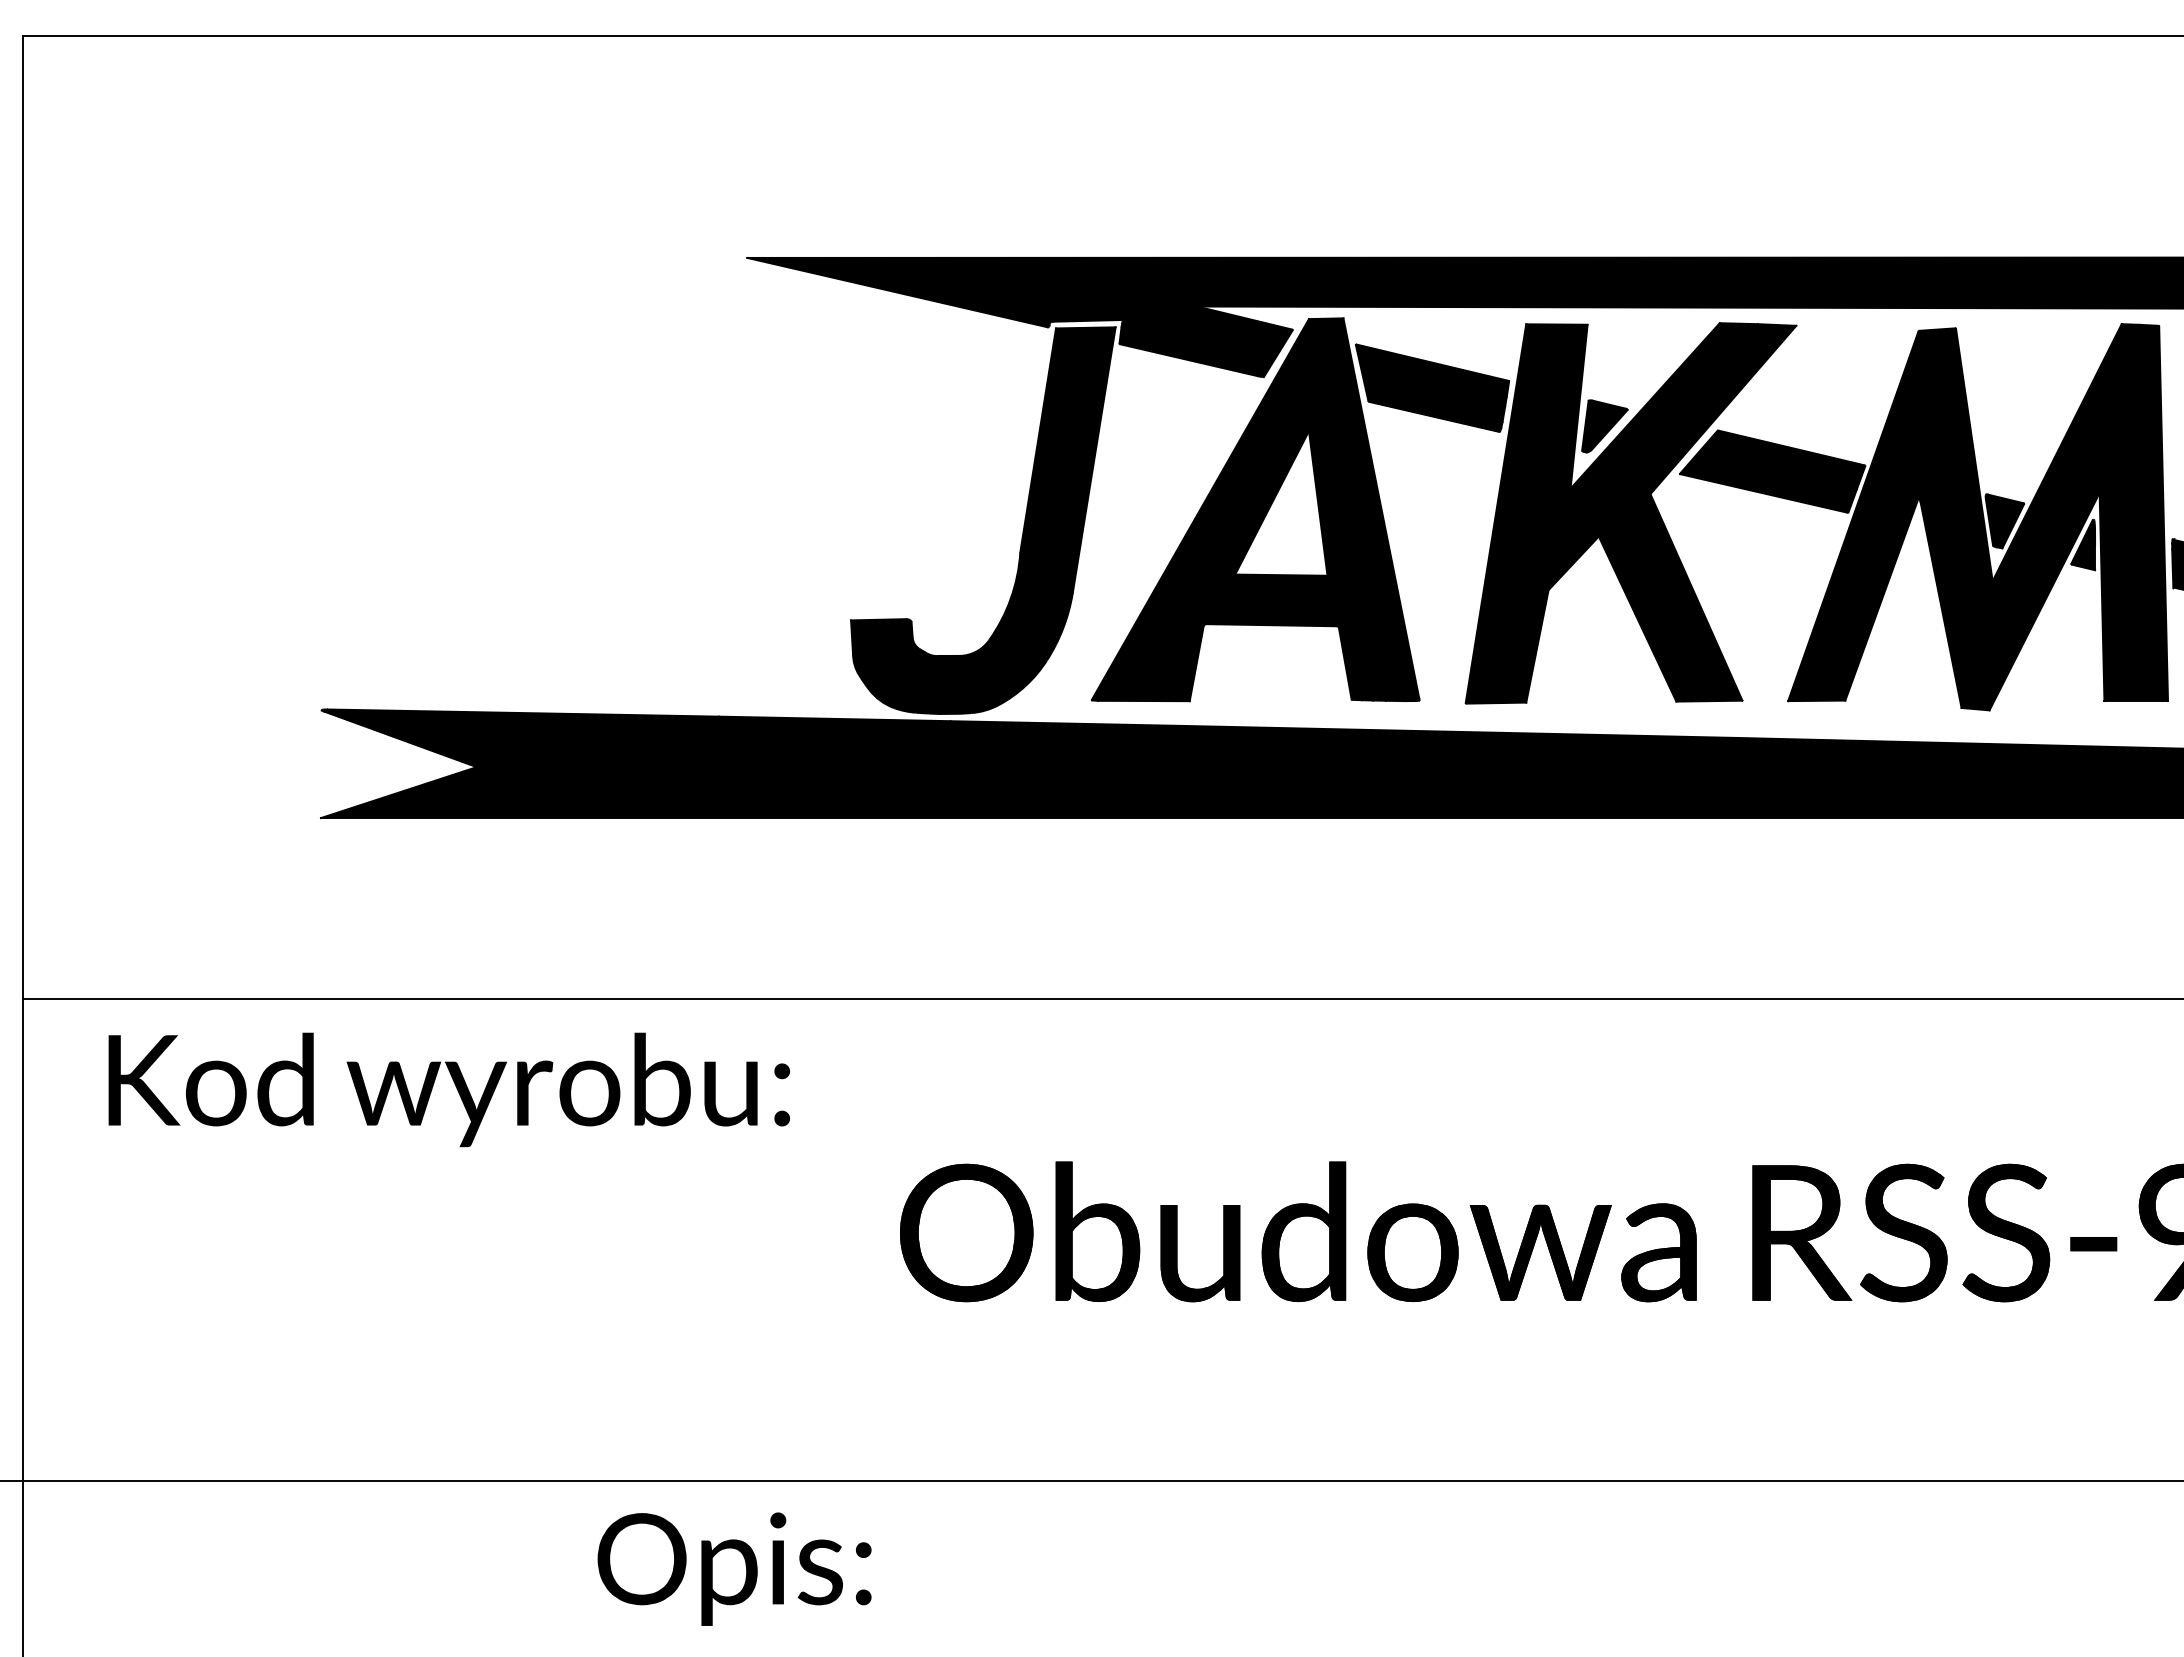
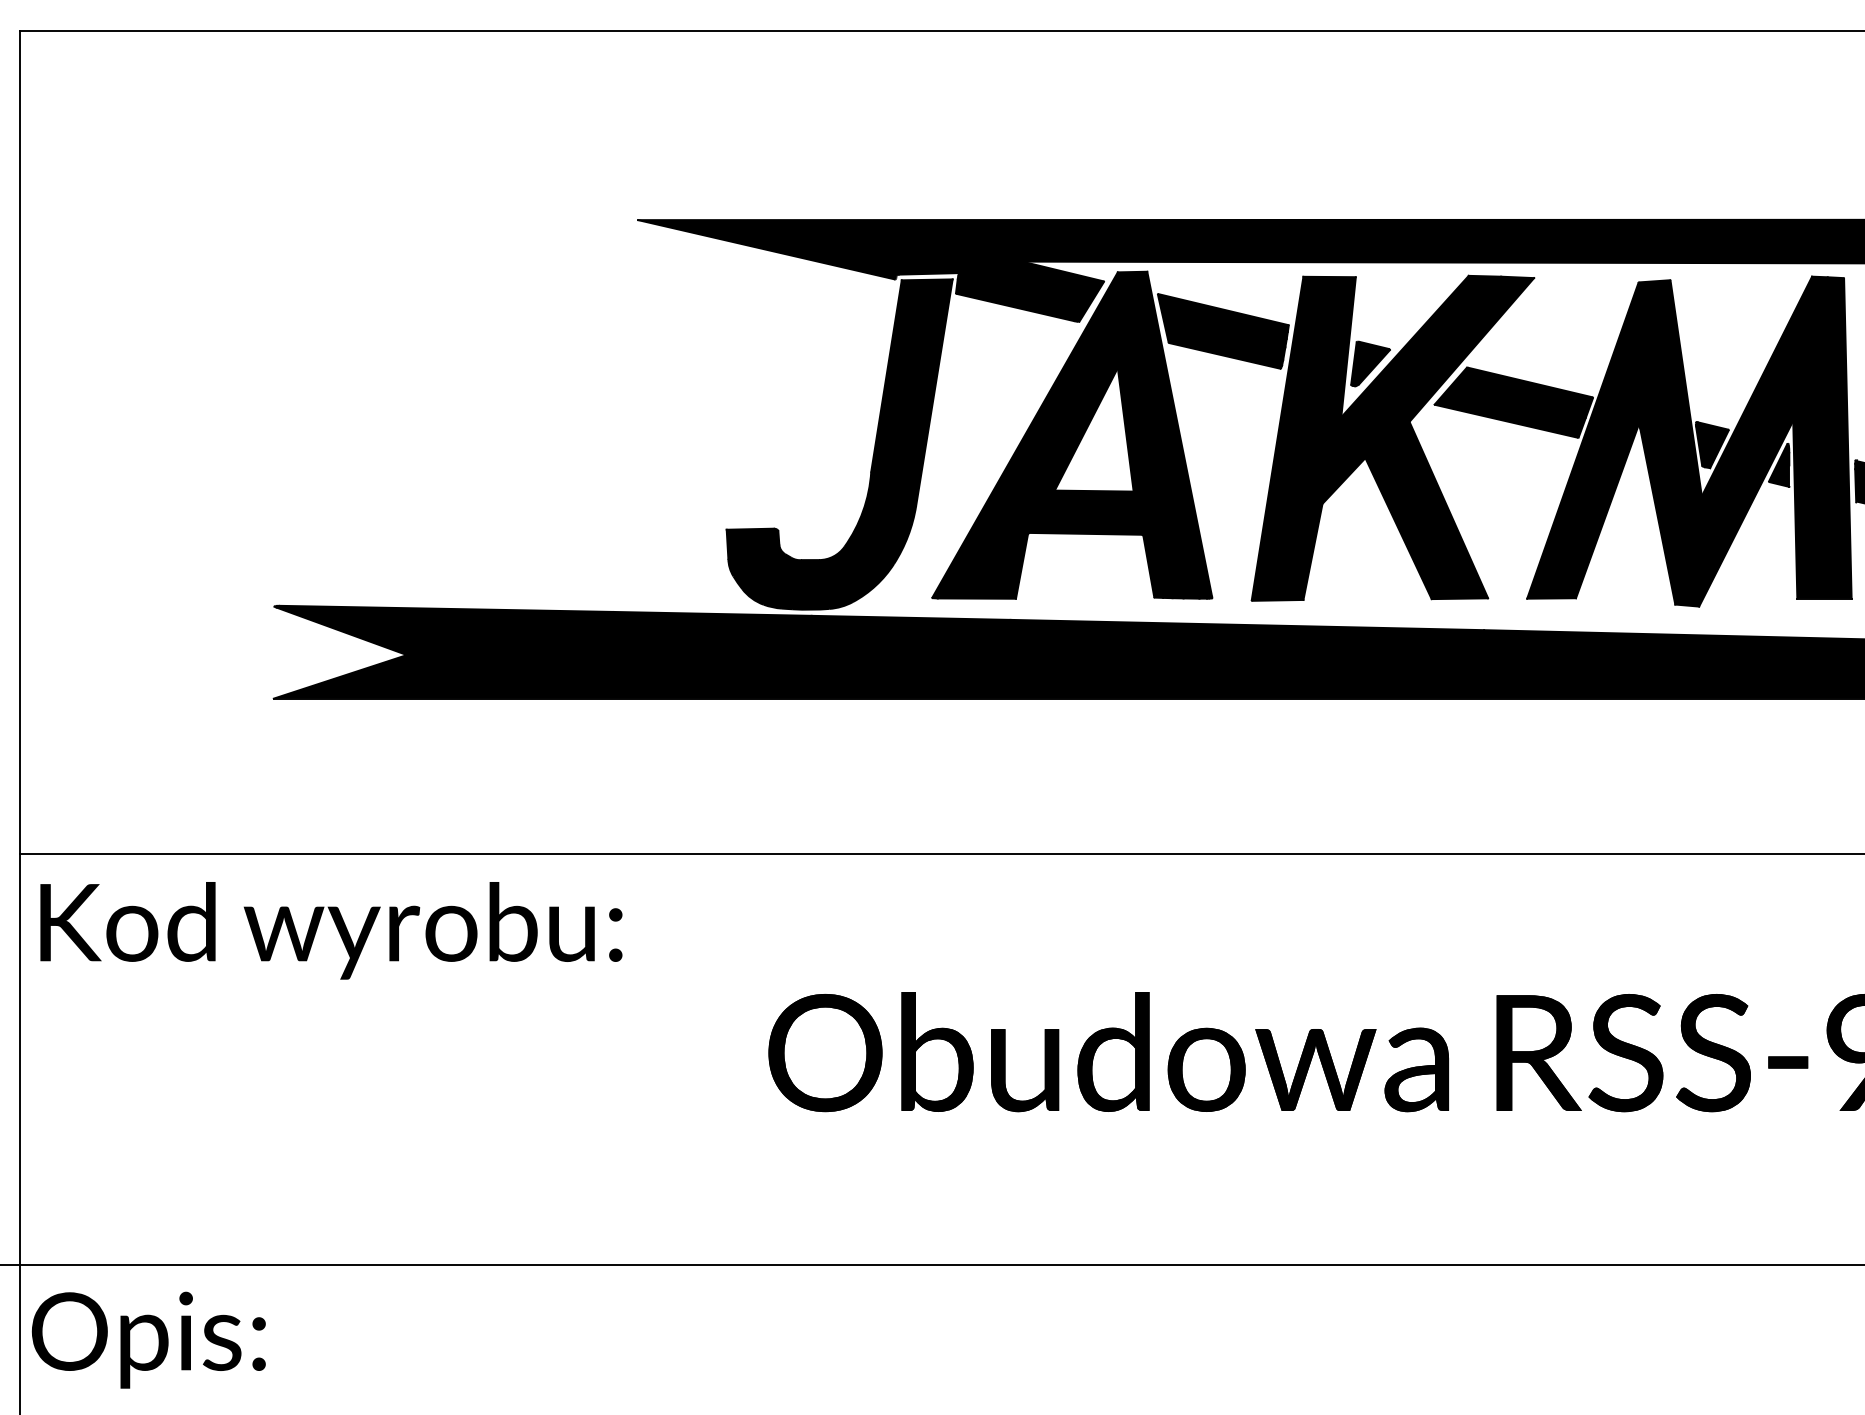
text: (448, 1089) -> (330, 930), moved
text: (734, 1568) -> (148, 1339), moved

